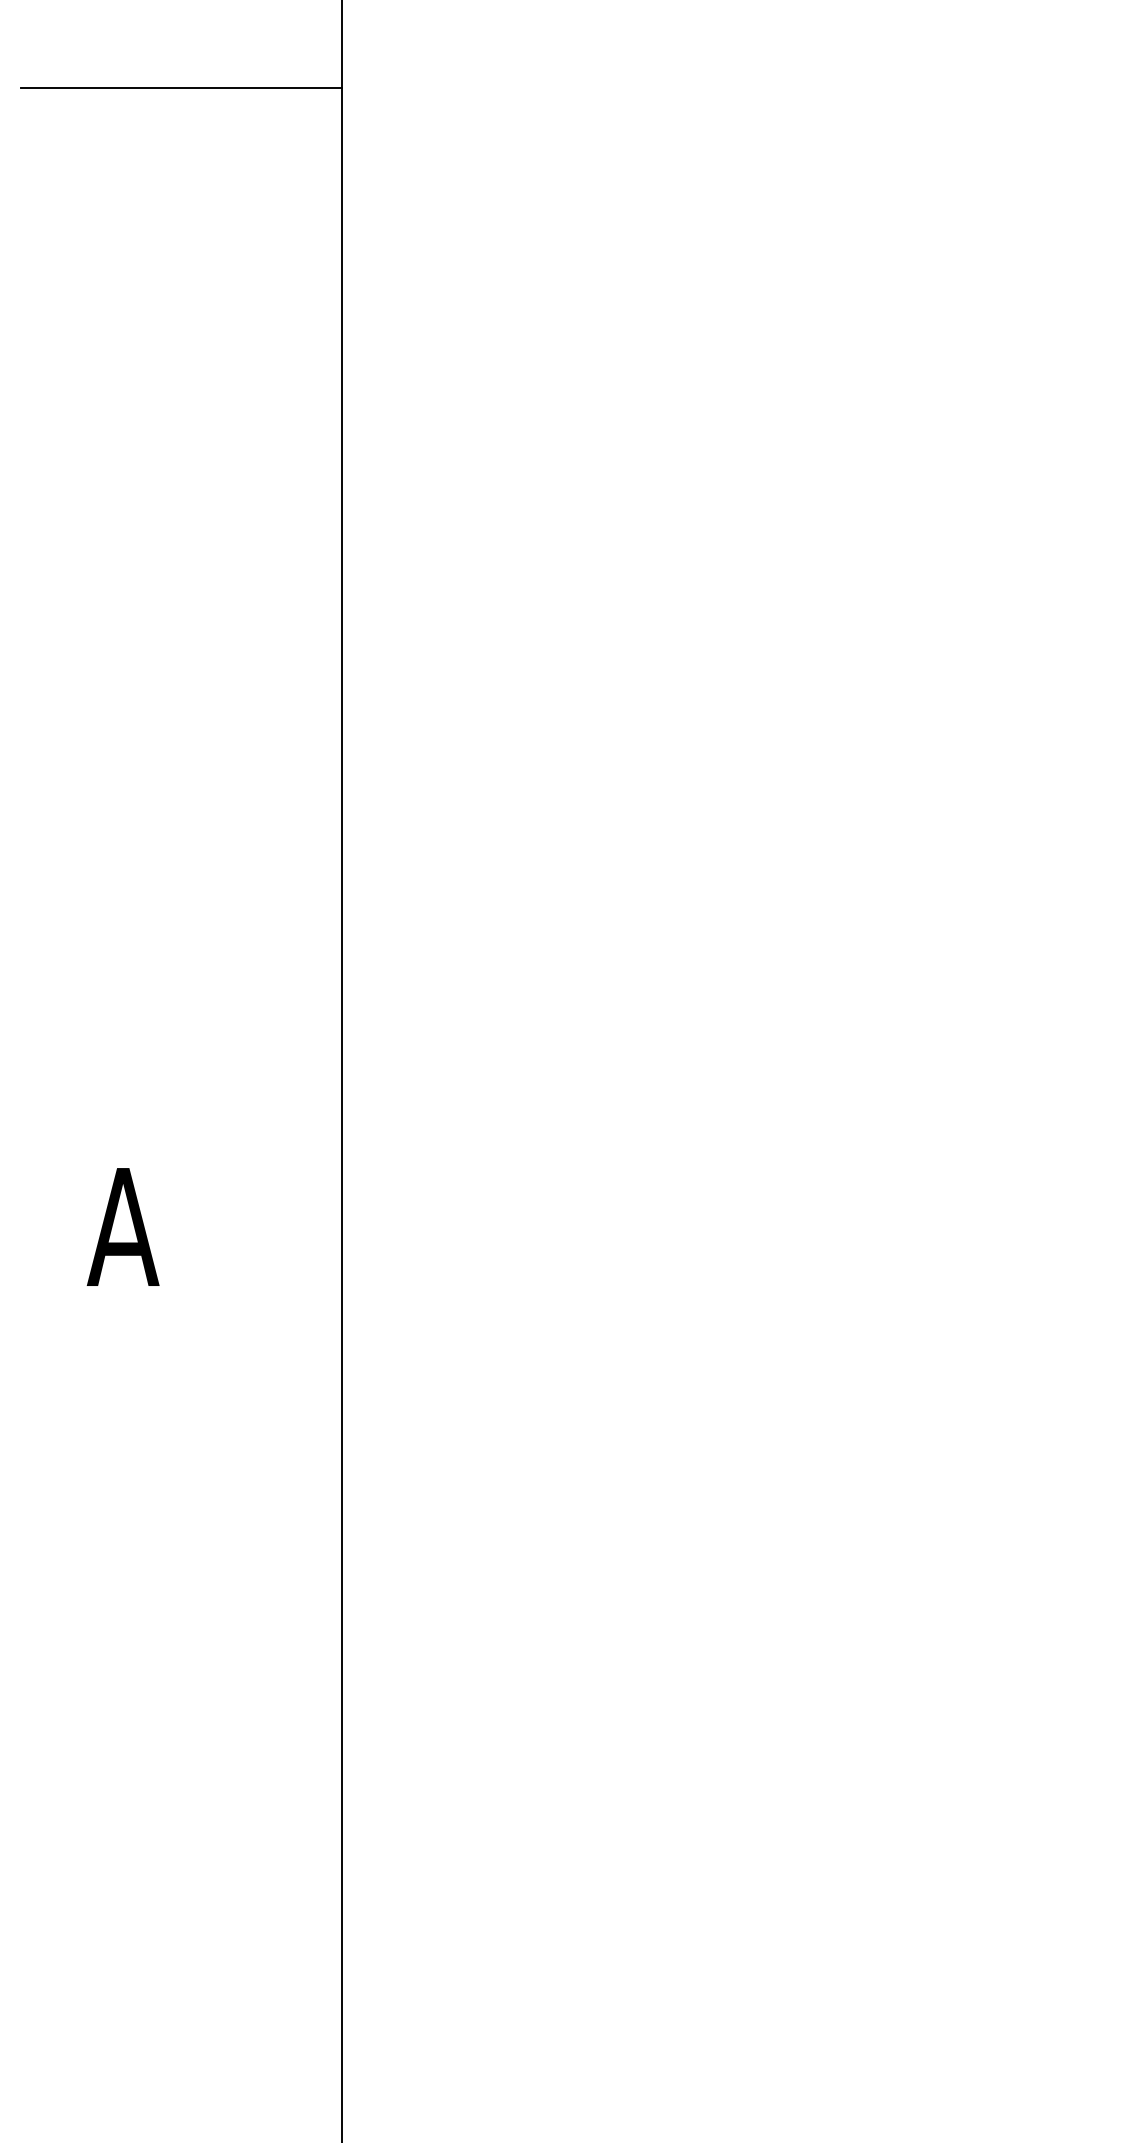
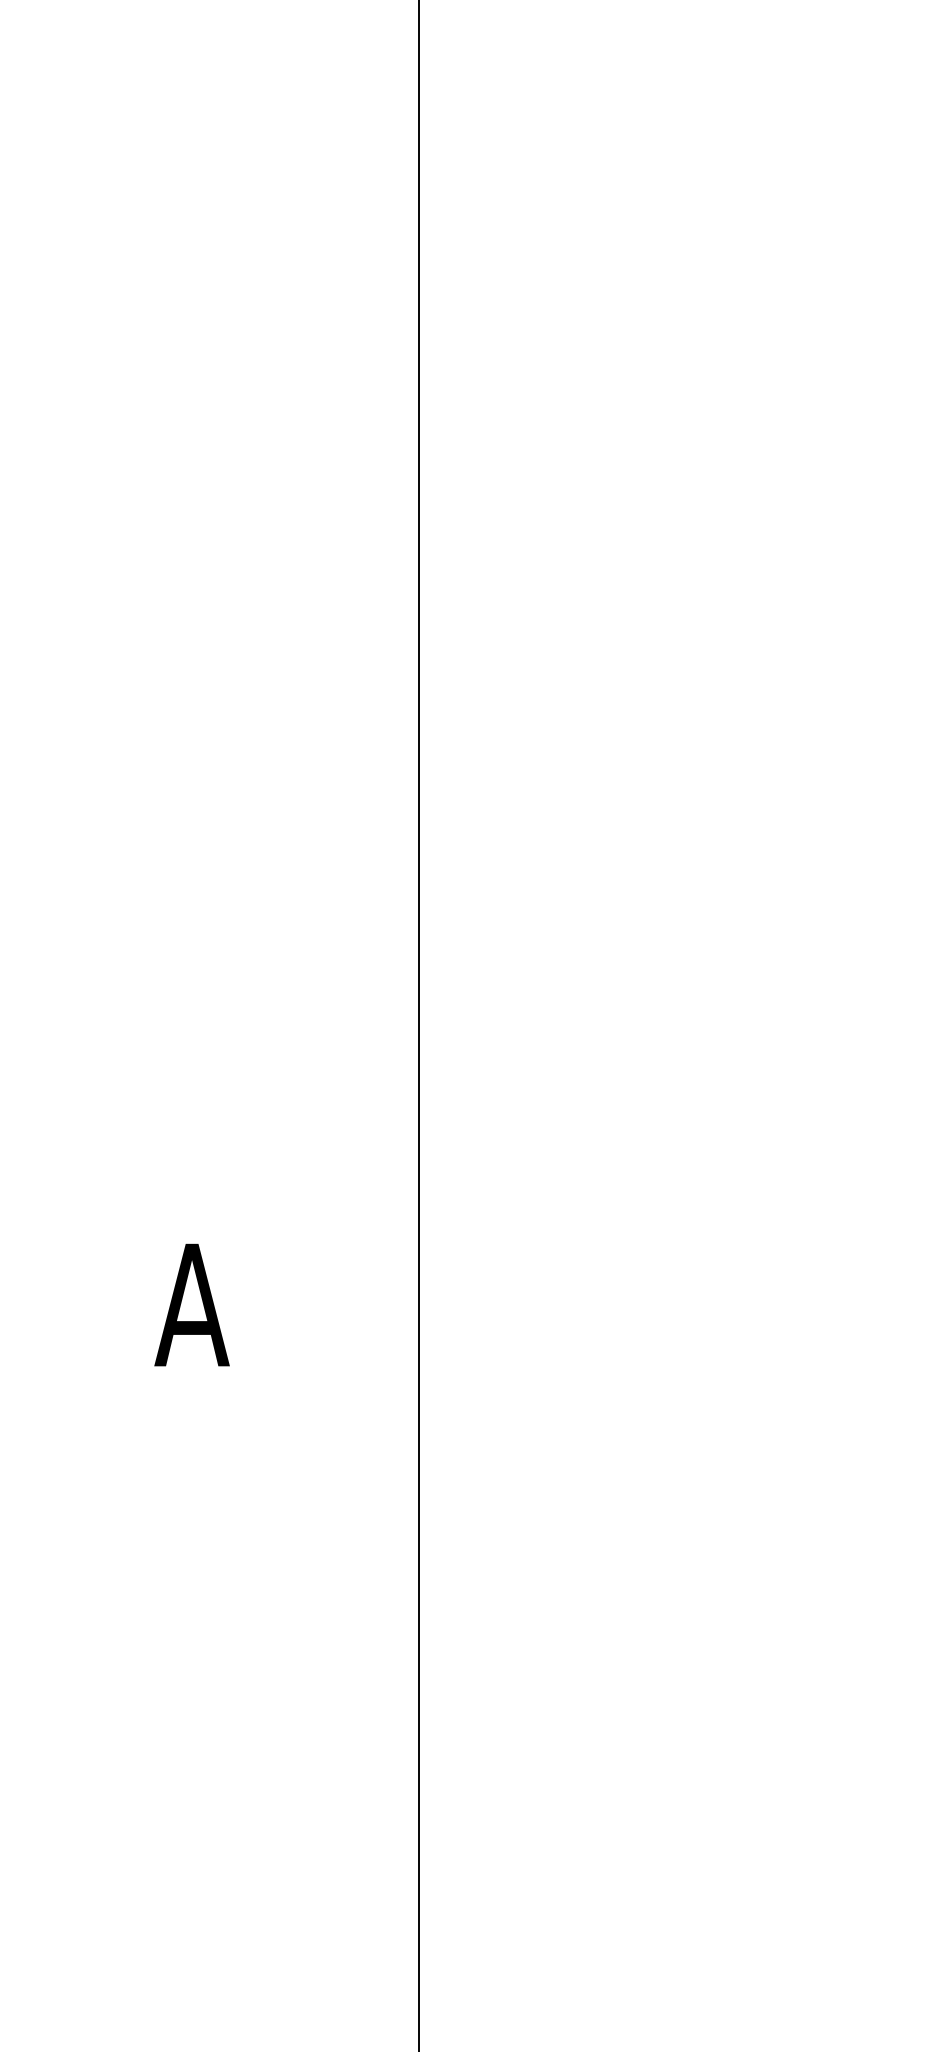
line: (181, 87) -> (252, 122), removed

